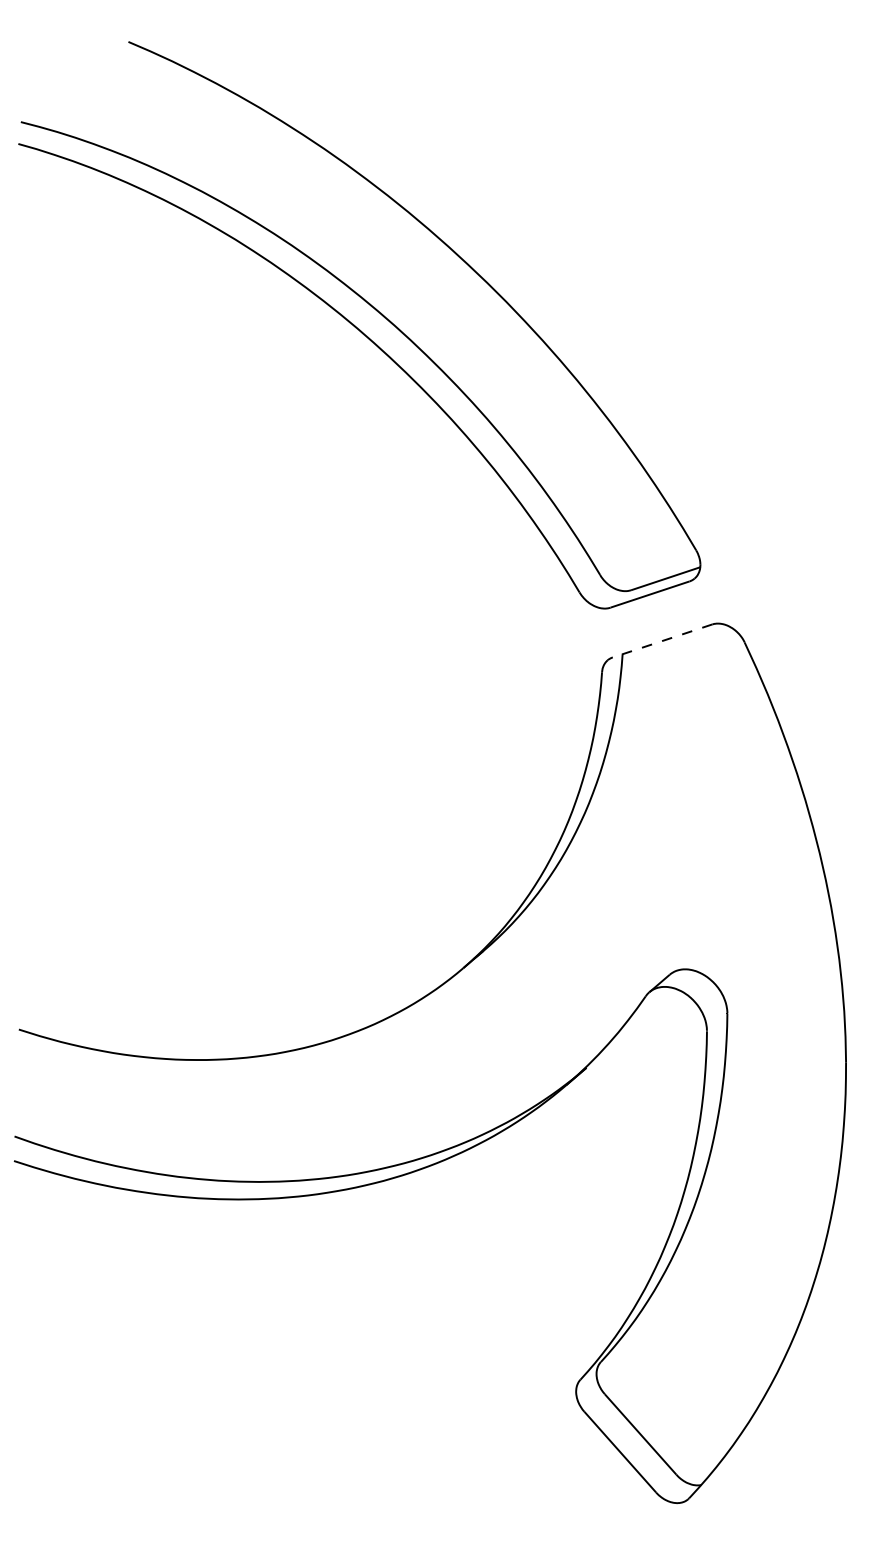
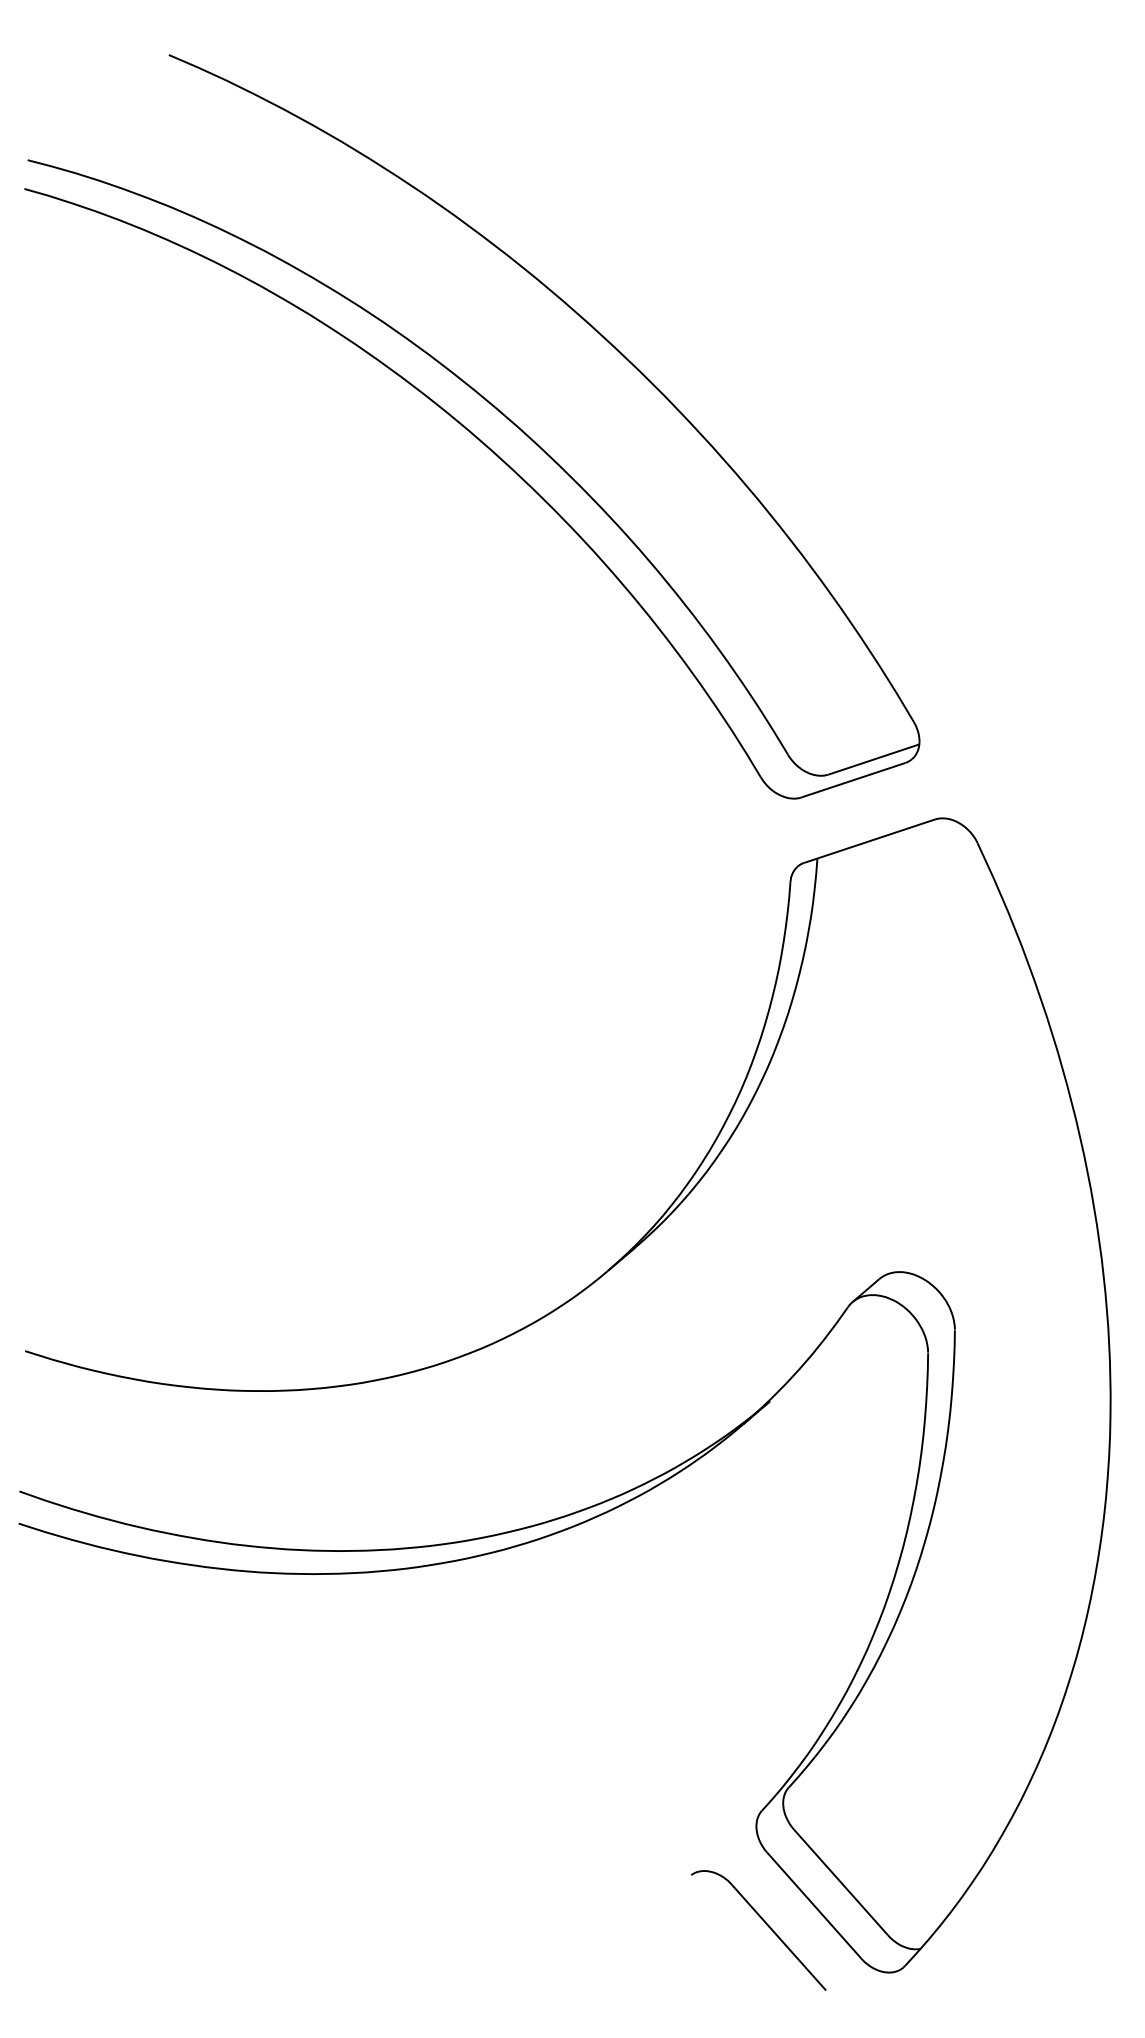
line: (662, 641) -> (869, 841), dashed -> solid
part: (583, 1467) -> (766, 1925), added

